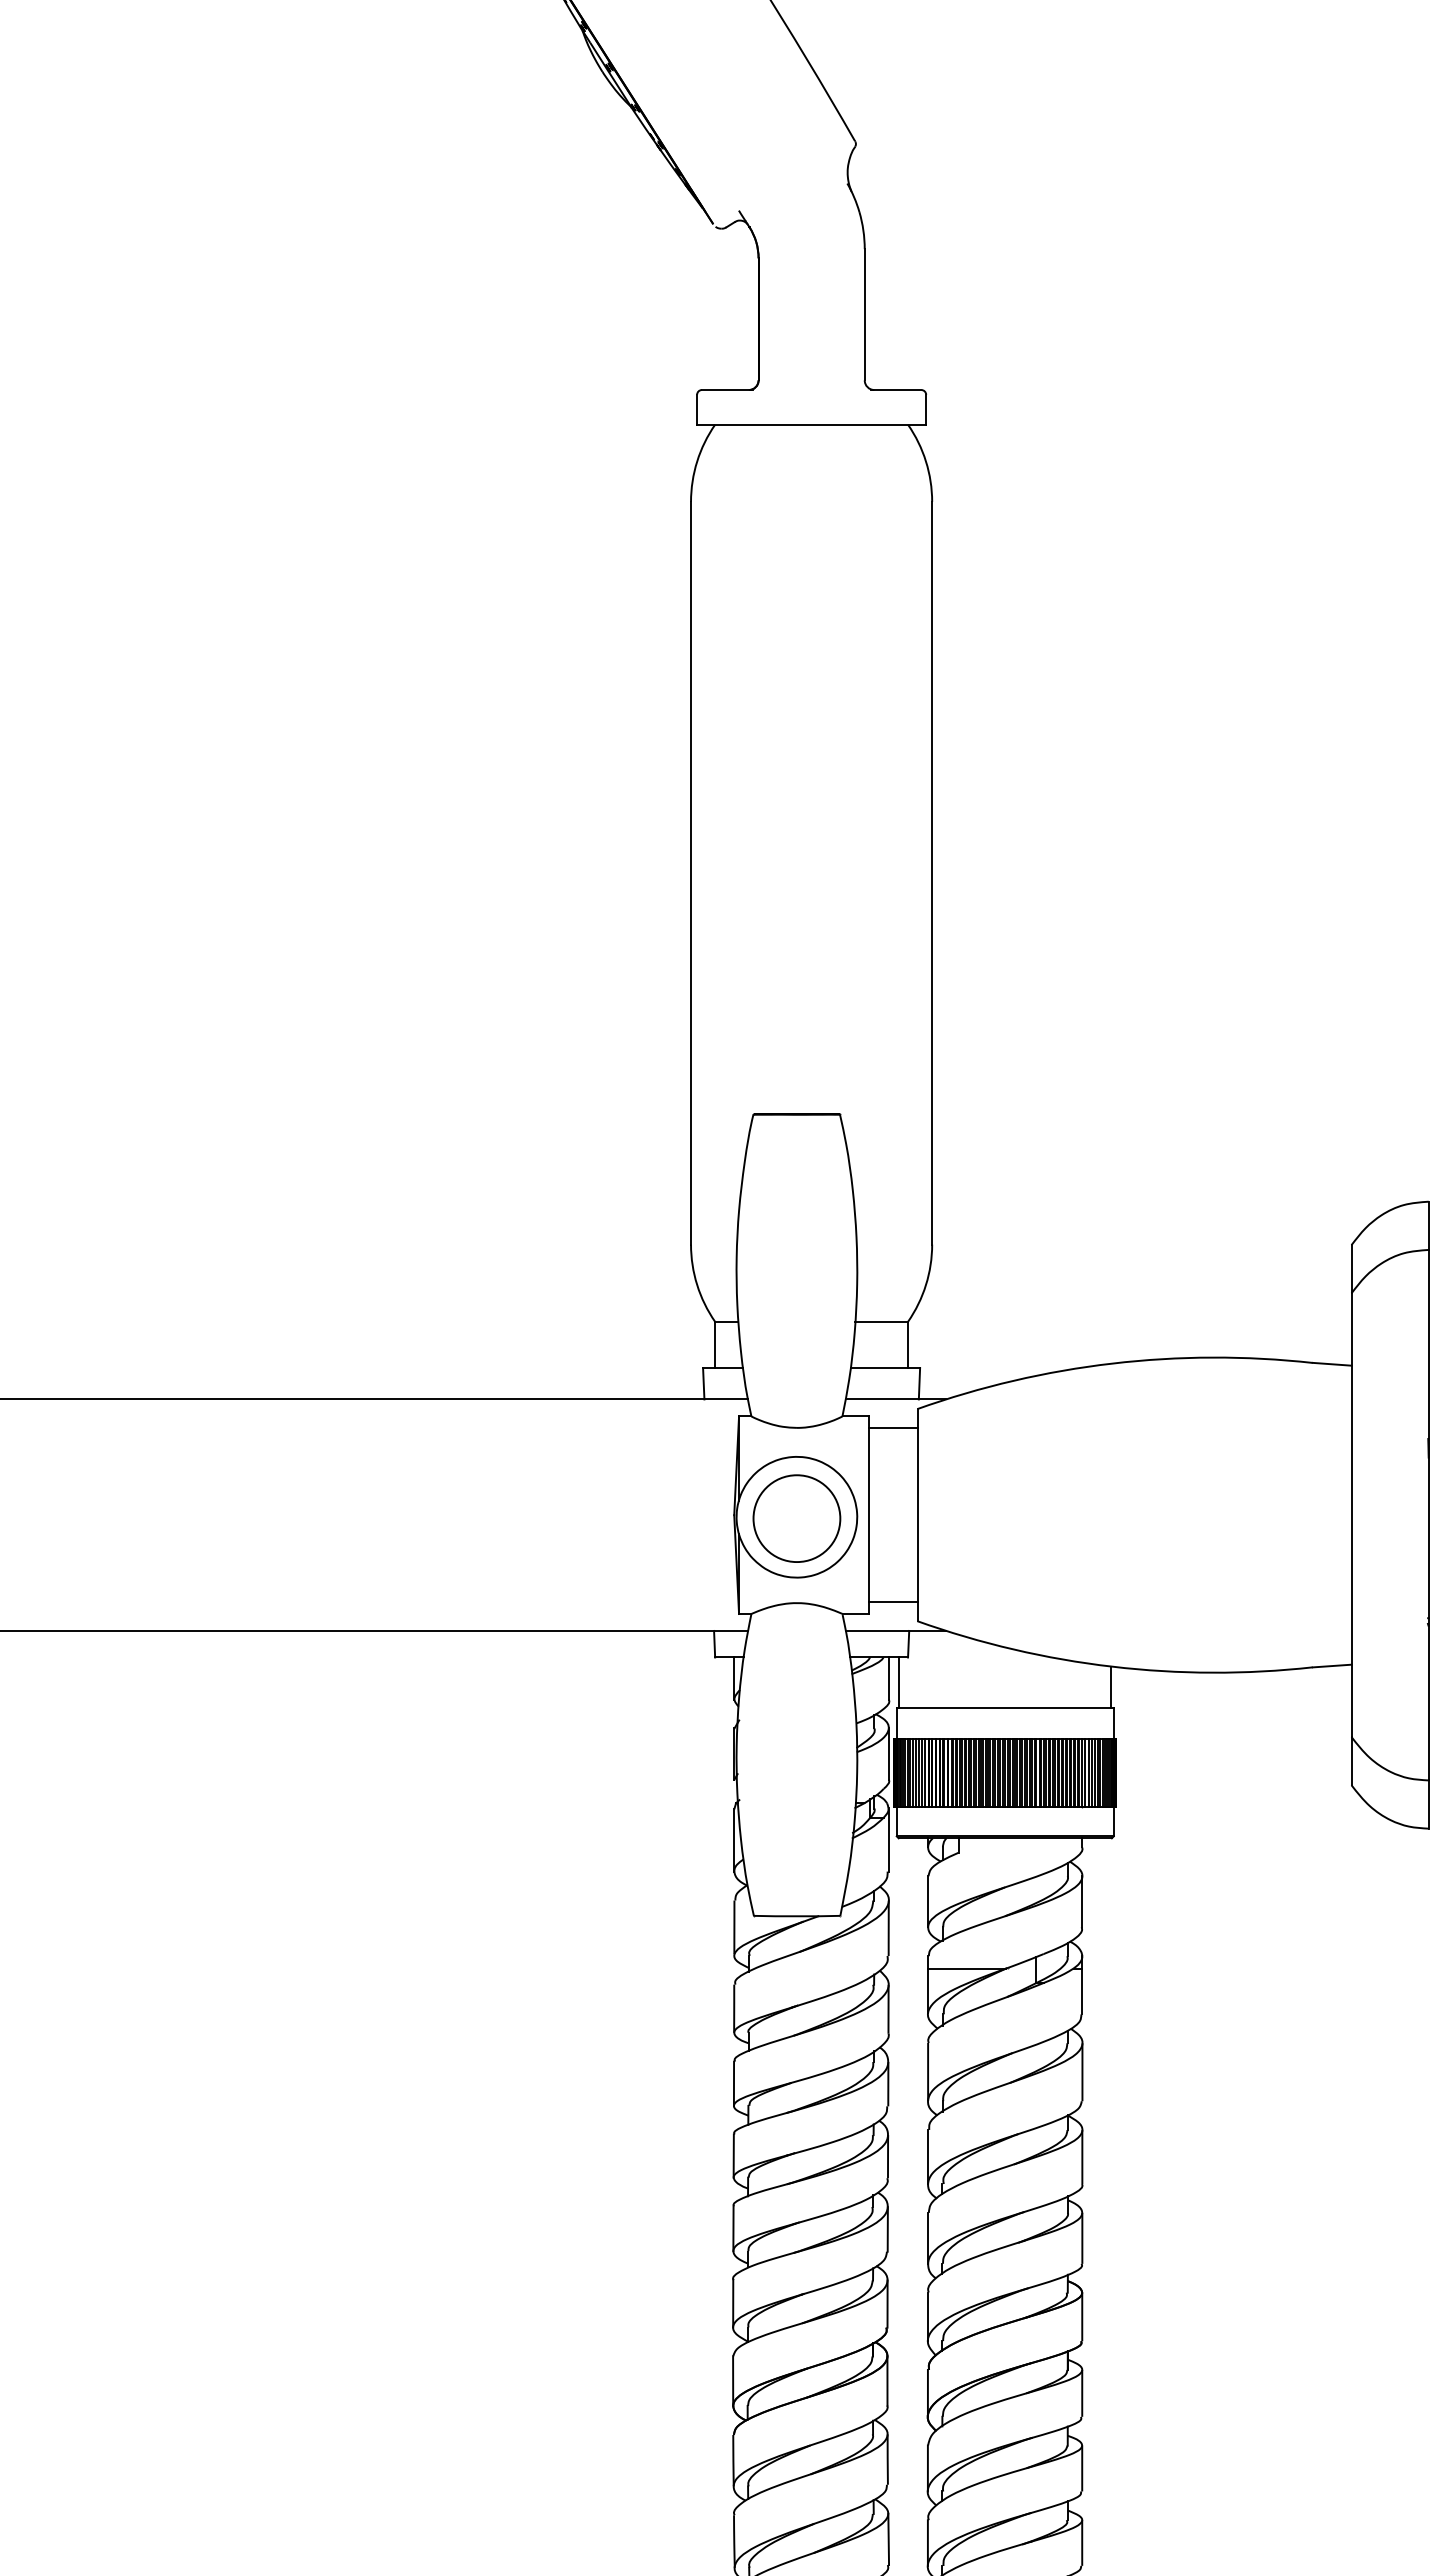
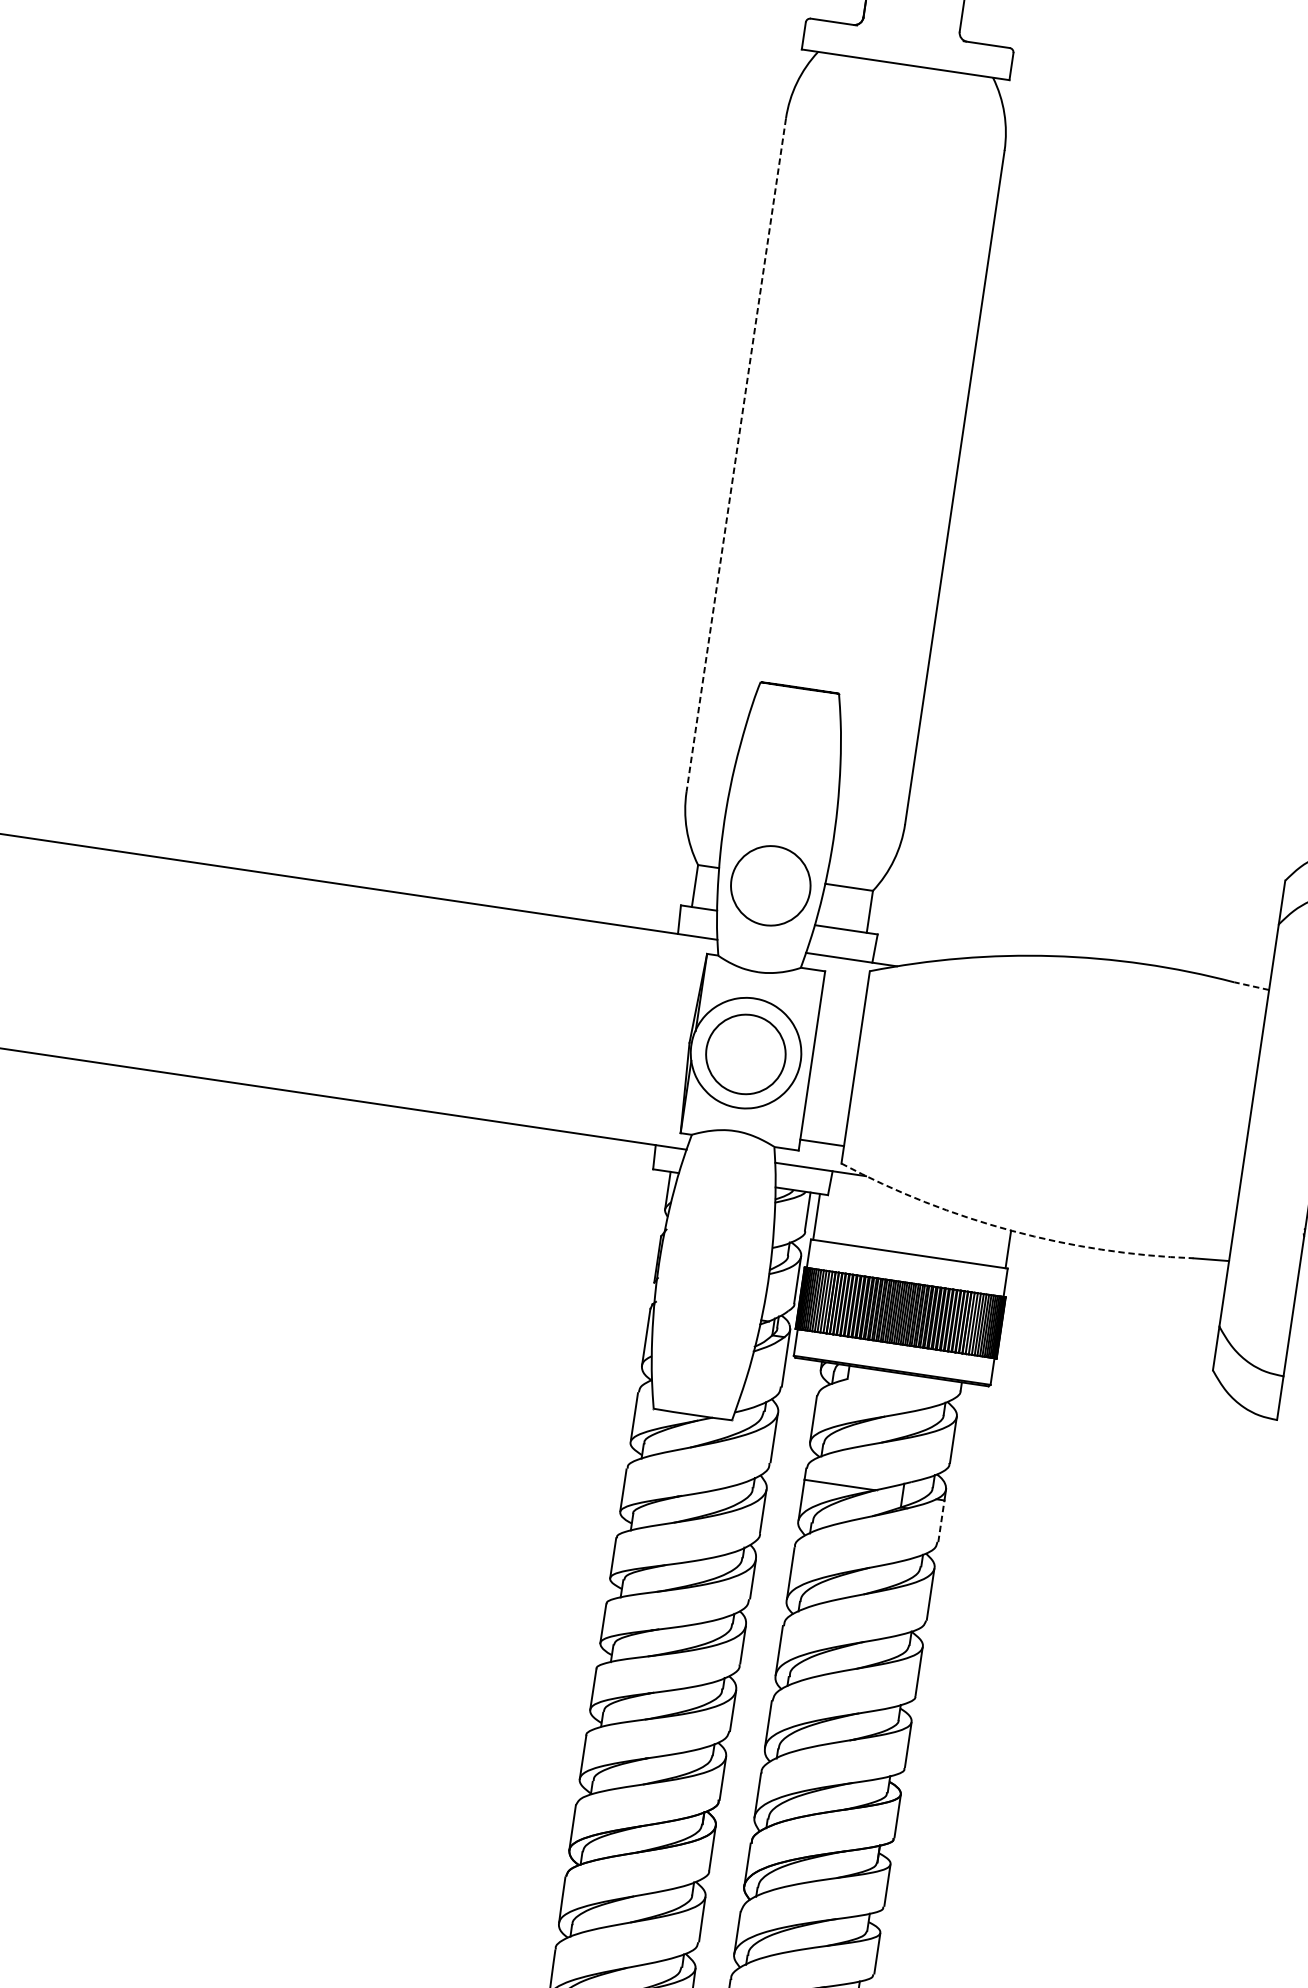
line: (691, 873) -> (736, 455), solid -> dashed
circle: (796, 1332) -> (770, 885), added
line: (1331, 1364) -> (1251, 986), solid -> dashed
line: (893, 1428) -> (845, 985), removed
arc: (1112, 1666) -> (1012, 1230), solid -> dashed
line: (1082, 1991) -> (941, 1521), solid -> dashed

